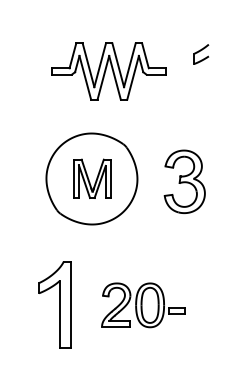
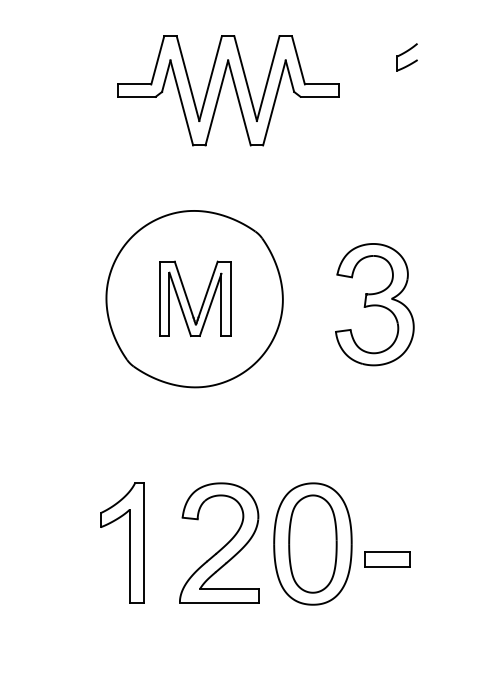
part: (201, 53) -> (407, 55), size x0.71
part: (54, 304) -> (122, 542), size x0.71
part: (143, 305) -> (294, 544), size x1.43

